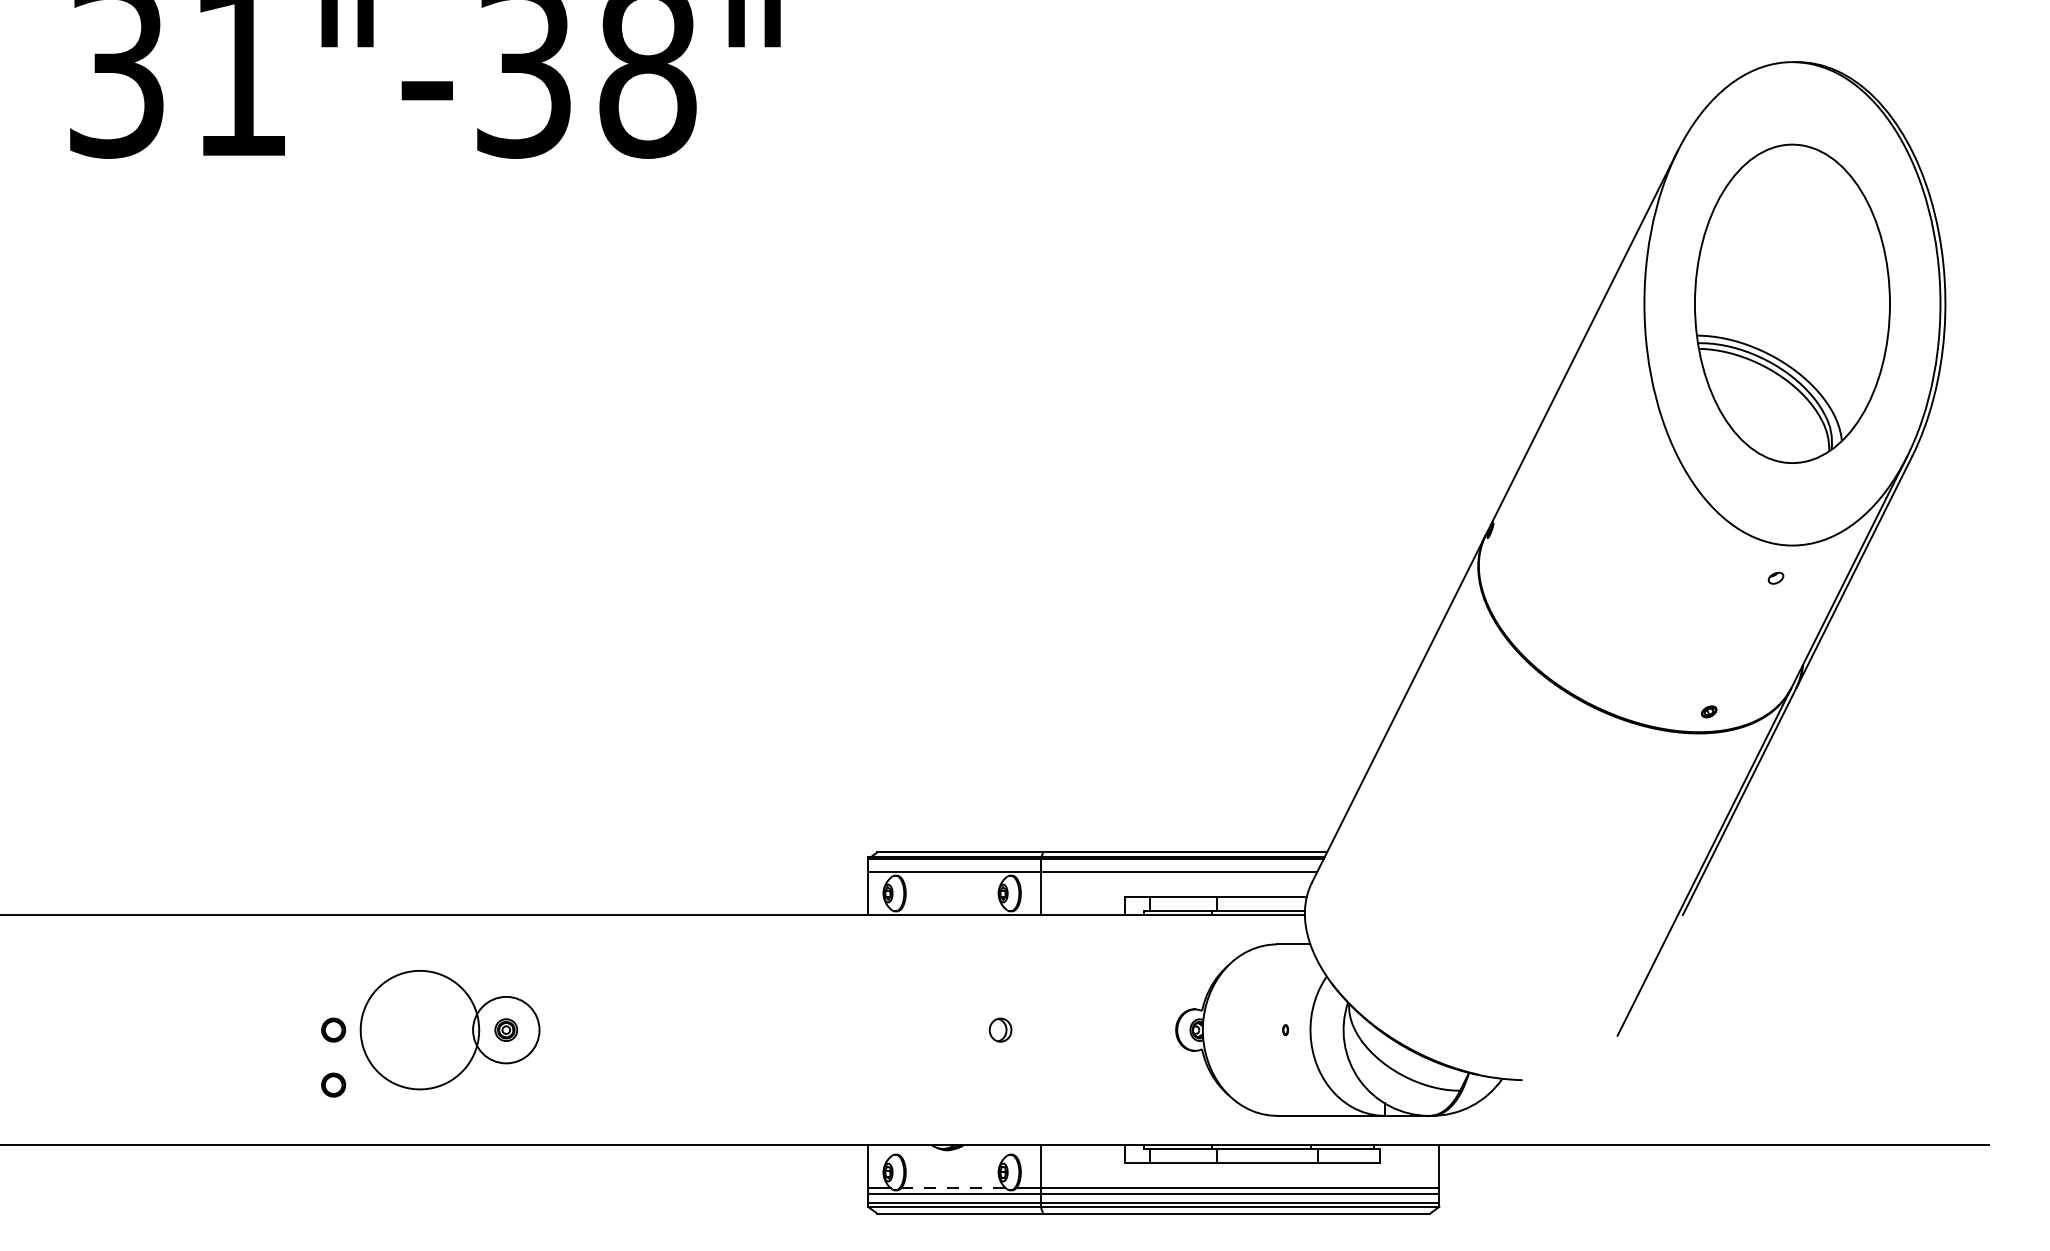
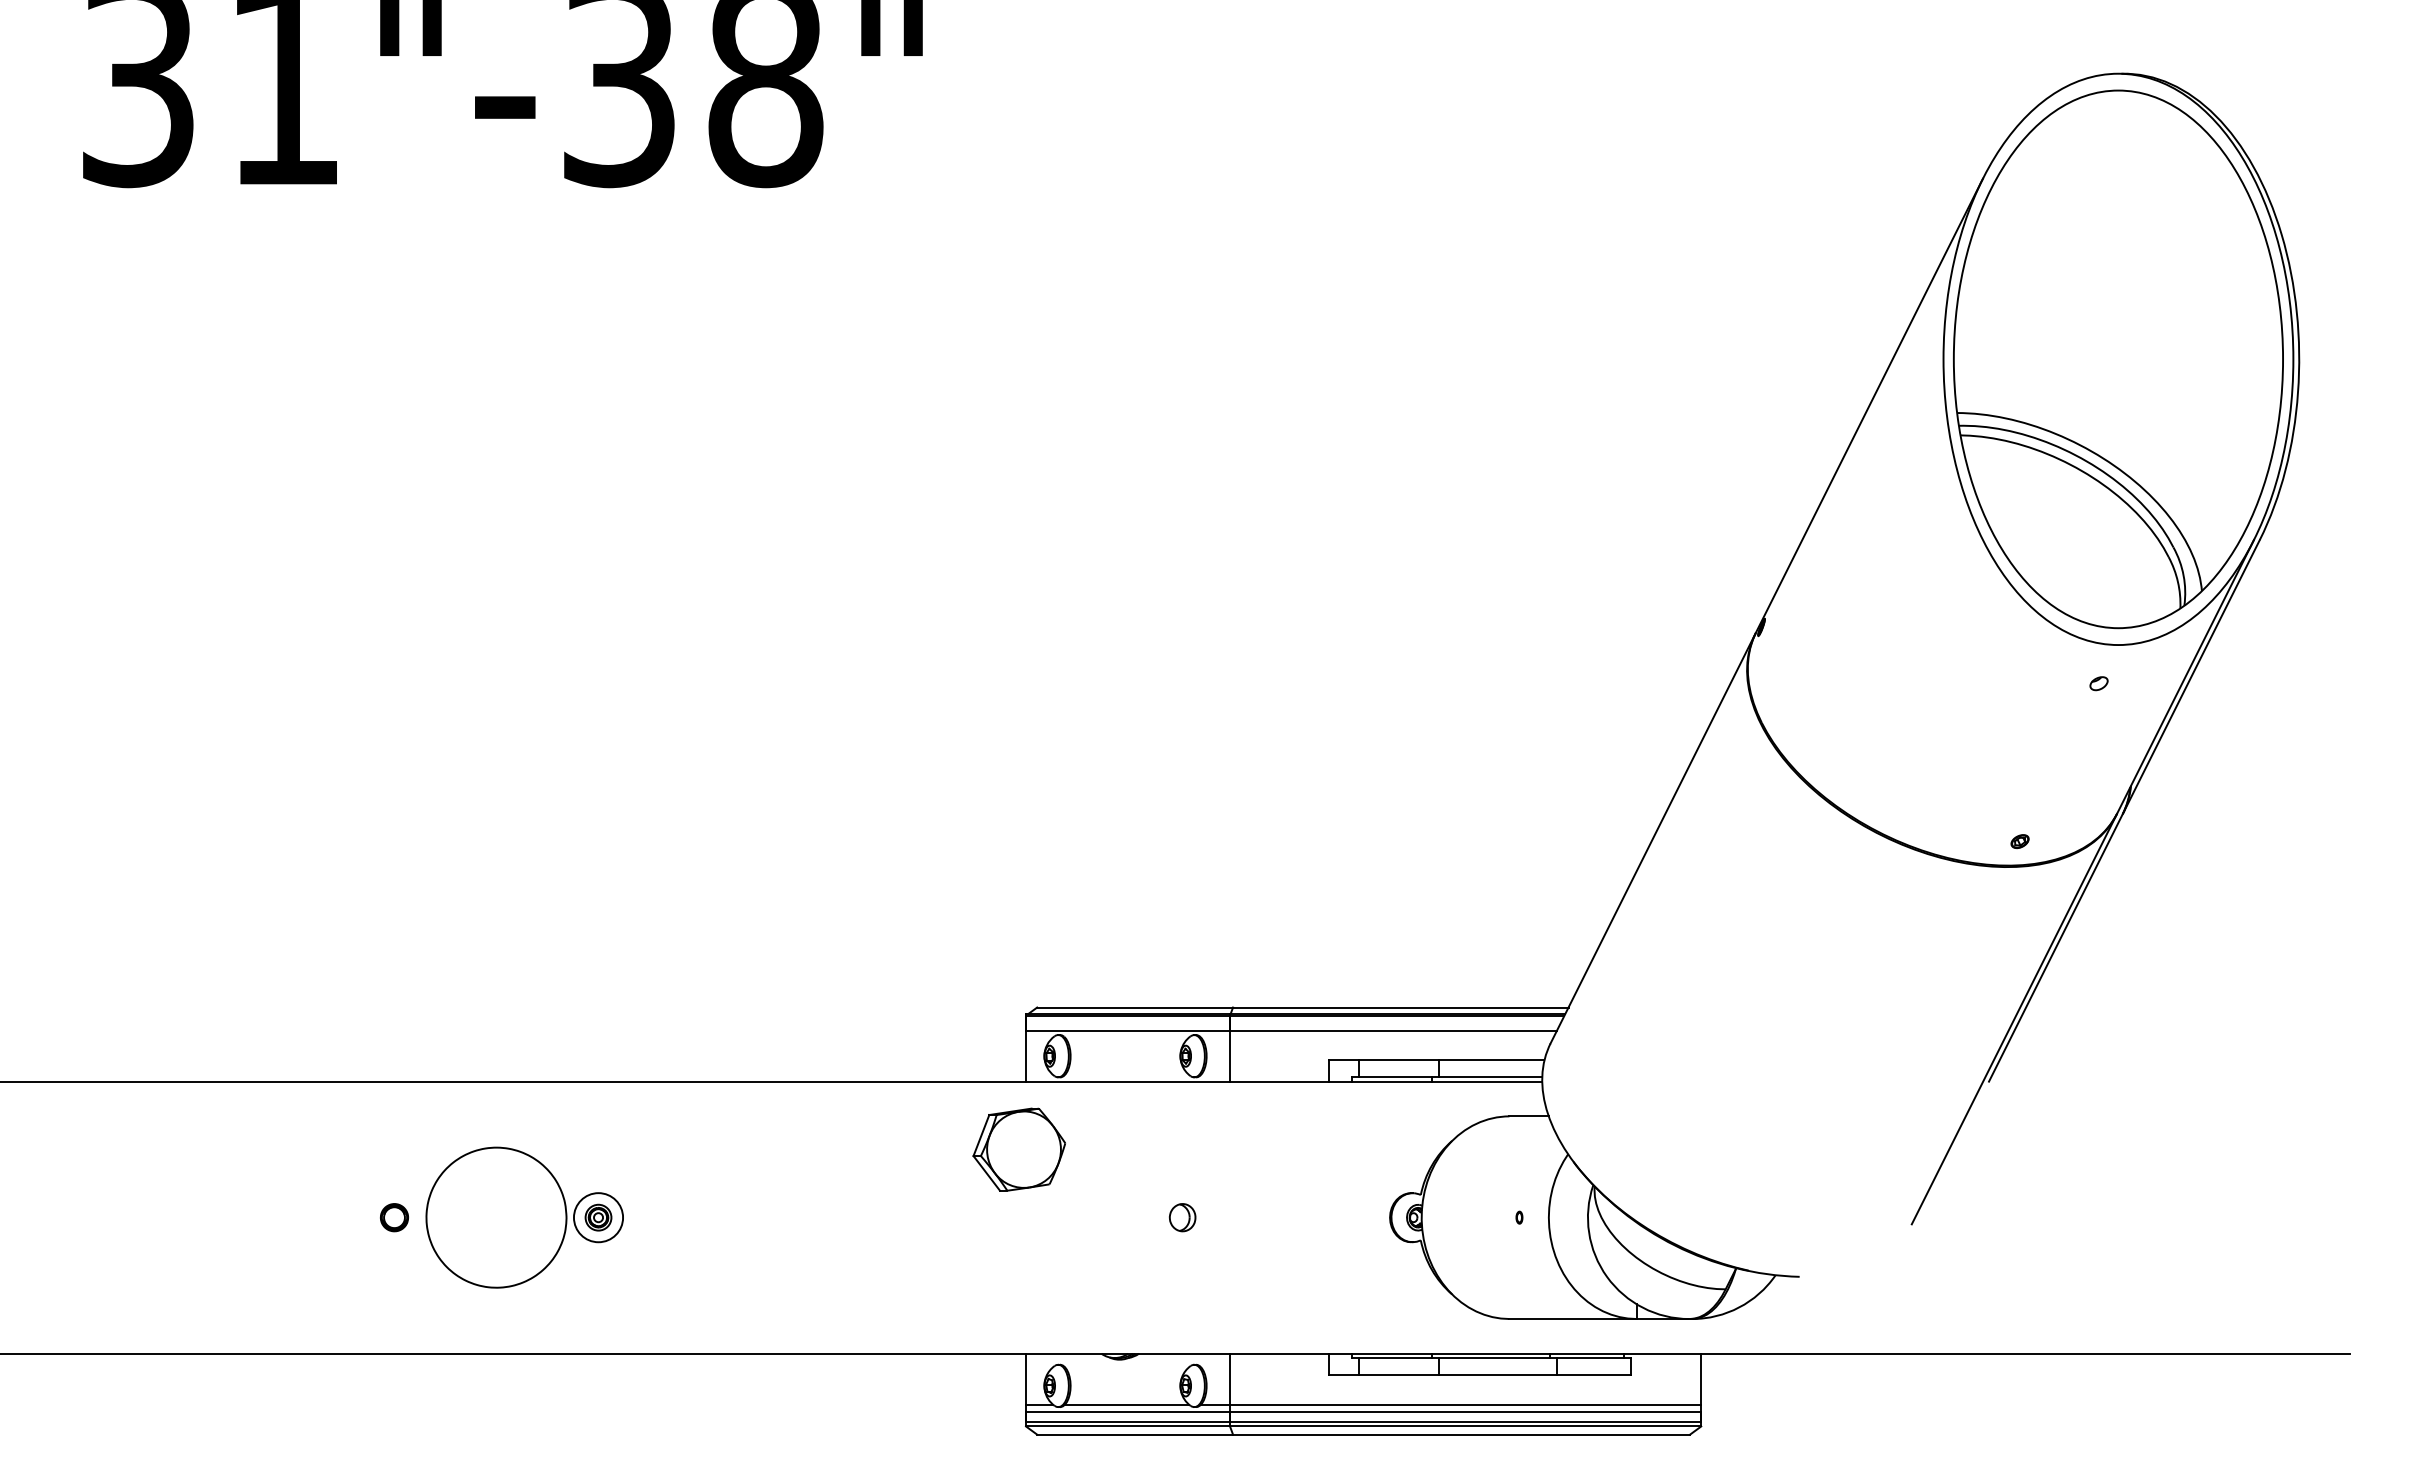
part: (1792, 303) -> (2118, 359), size x1.43
part: (861, 972) -> (1018, 1149), added
circle: (506, 1029) -> (598, 1217), size x0.62
part: (333, 1084) -> (394, 1282), removed
line: (953, 1188) -> (1127, 1404), dashed -> solid

